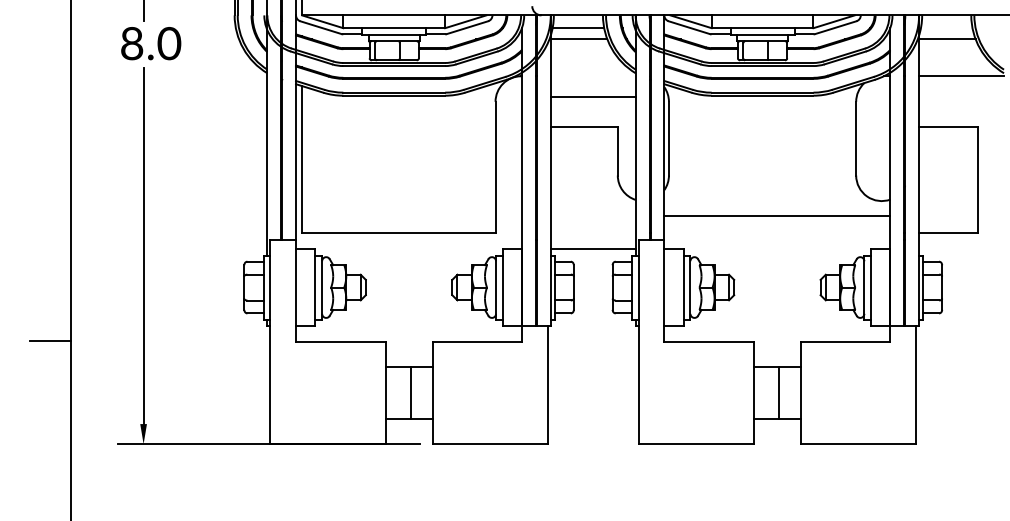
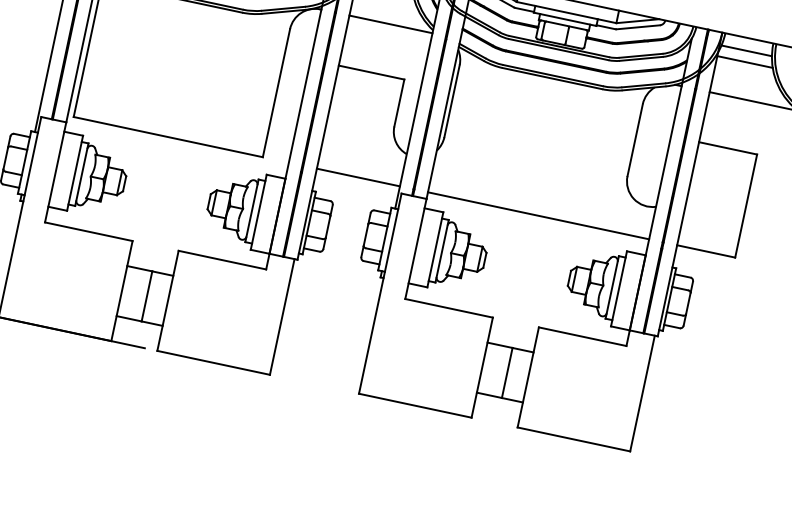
line: (946, 28) -> (746, 51), added
line: (592, 97) -> (390, 24), moved
line: (777, 215) -> (538, 215), moved
line: (592, 248) -> (357, 177), moved

